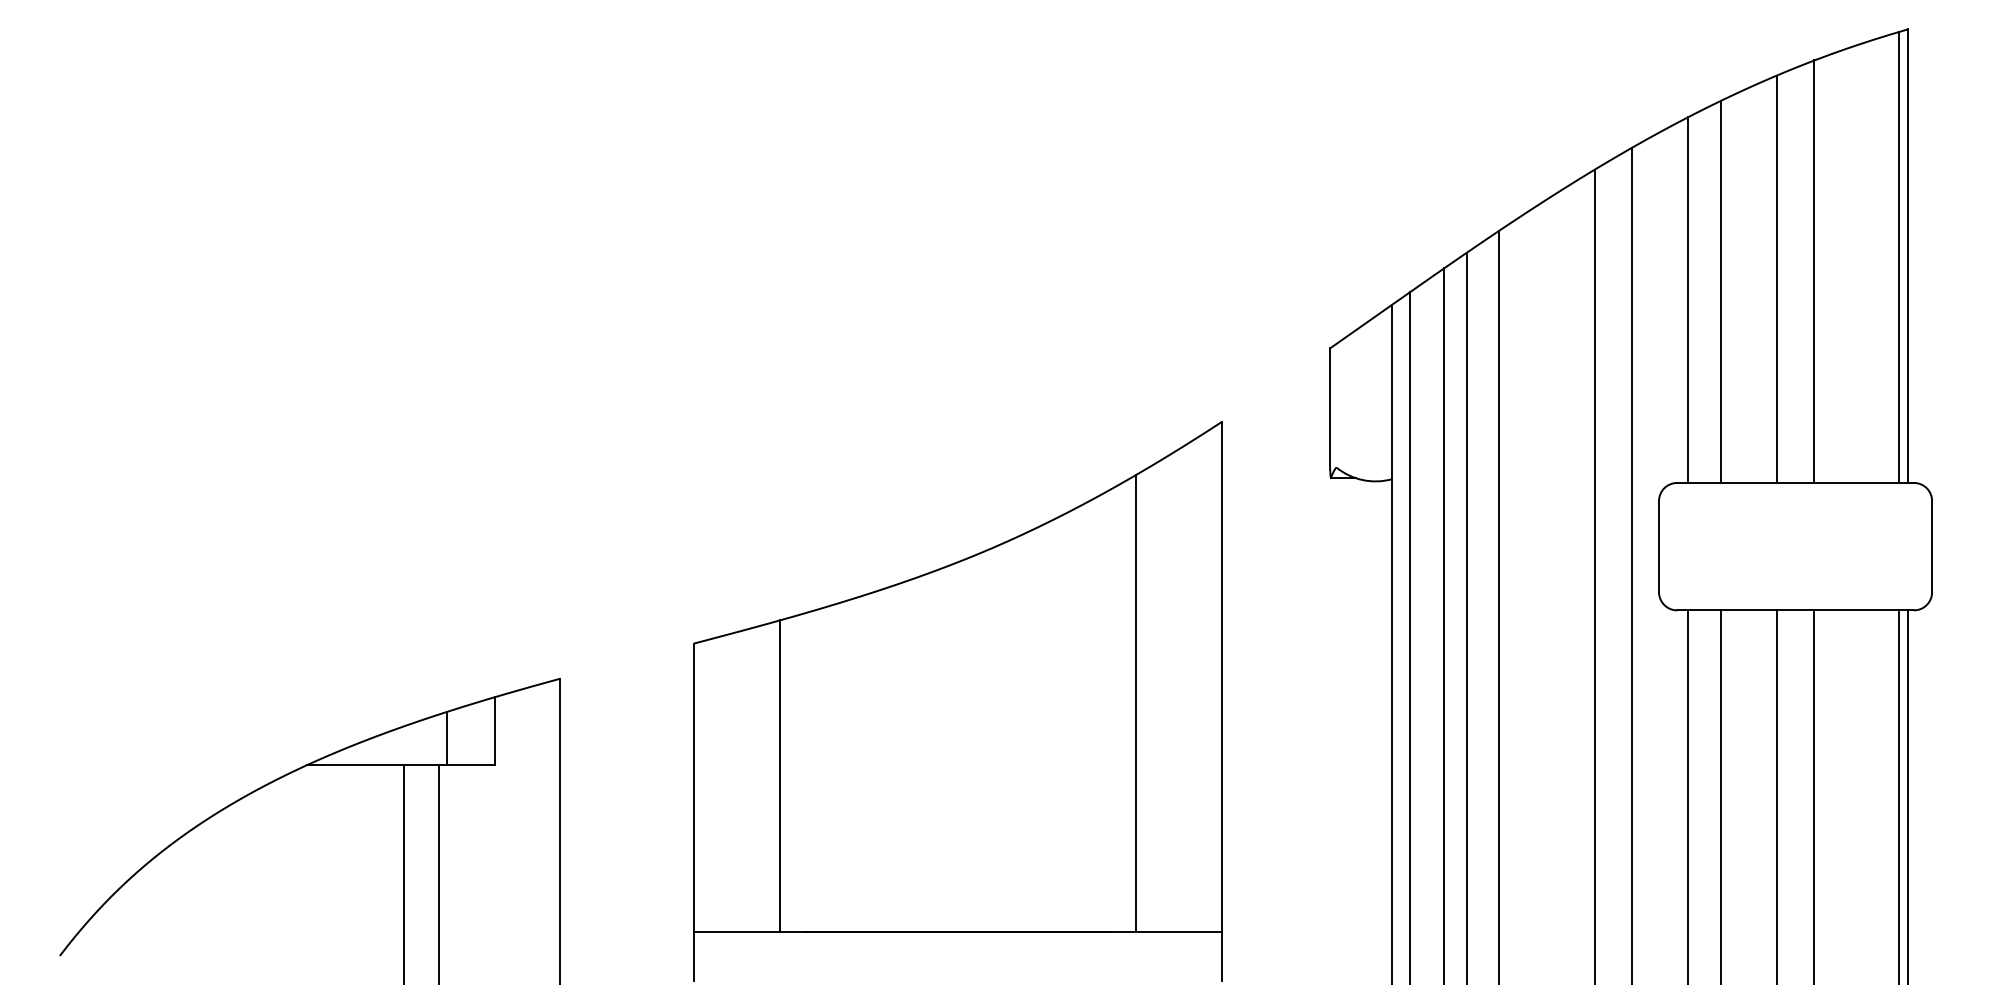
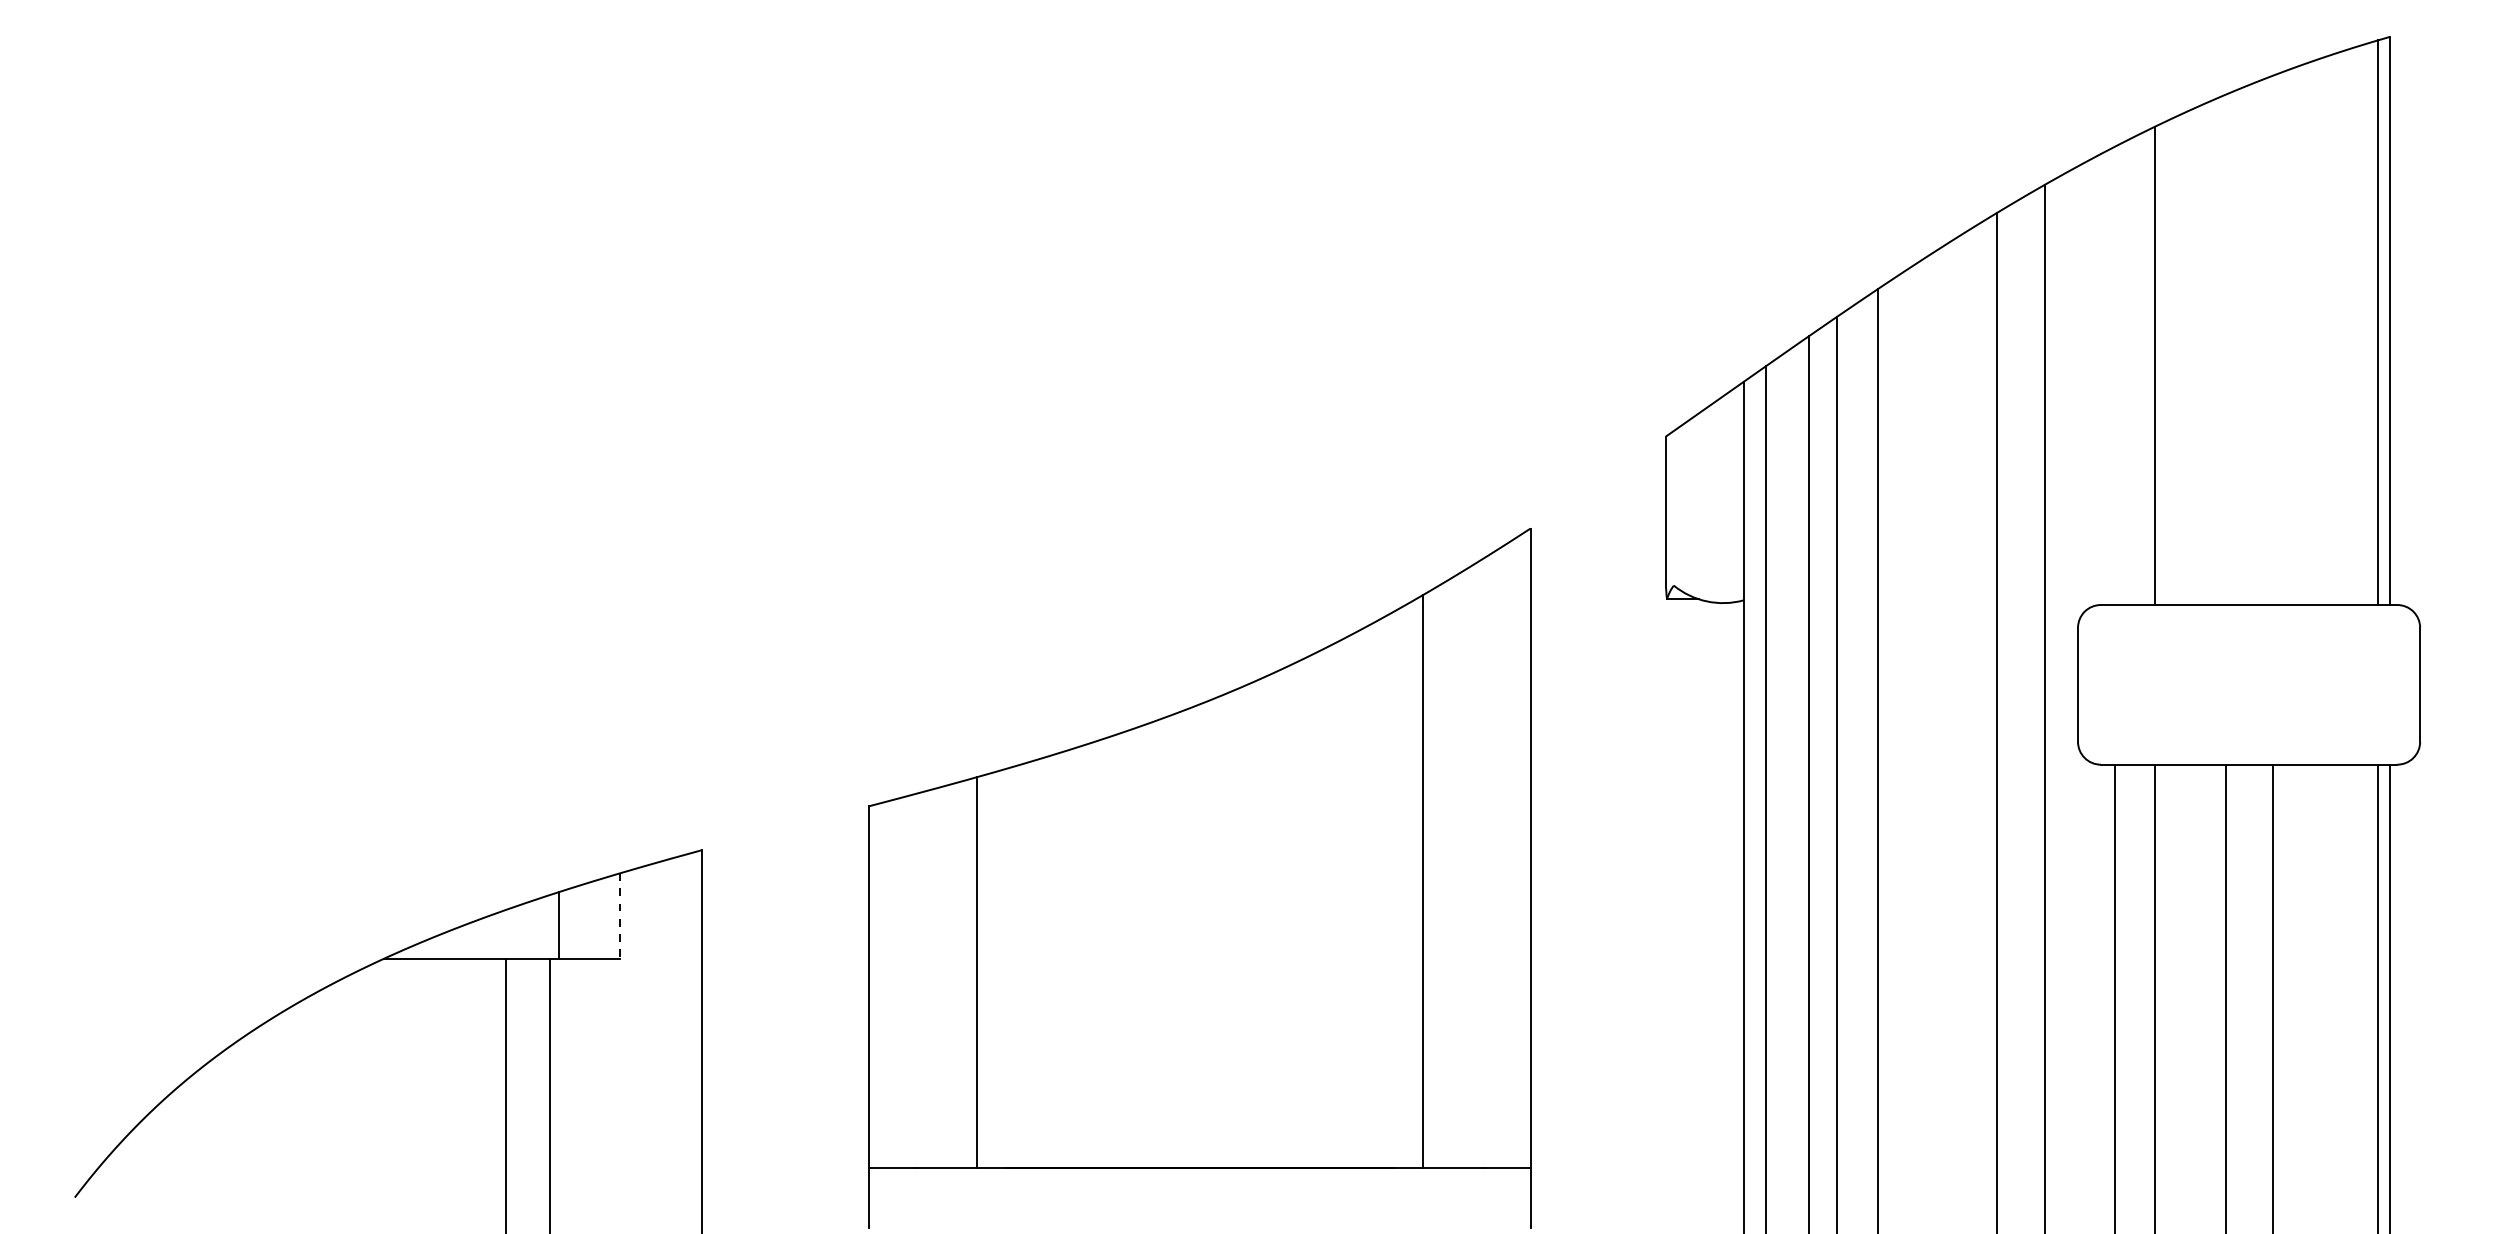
line: (1814, 271) -> (2272, 340), removed
line: (1776, 278) -> (2225, 349), removed
line: (1688, 299) -> (2114, 375), removed
line: (495, 730) -> (620, 915), solid -> dashed

